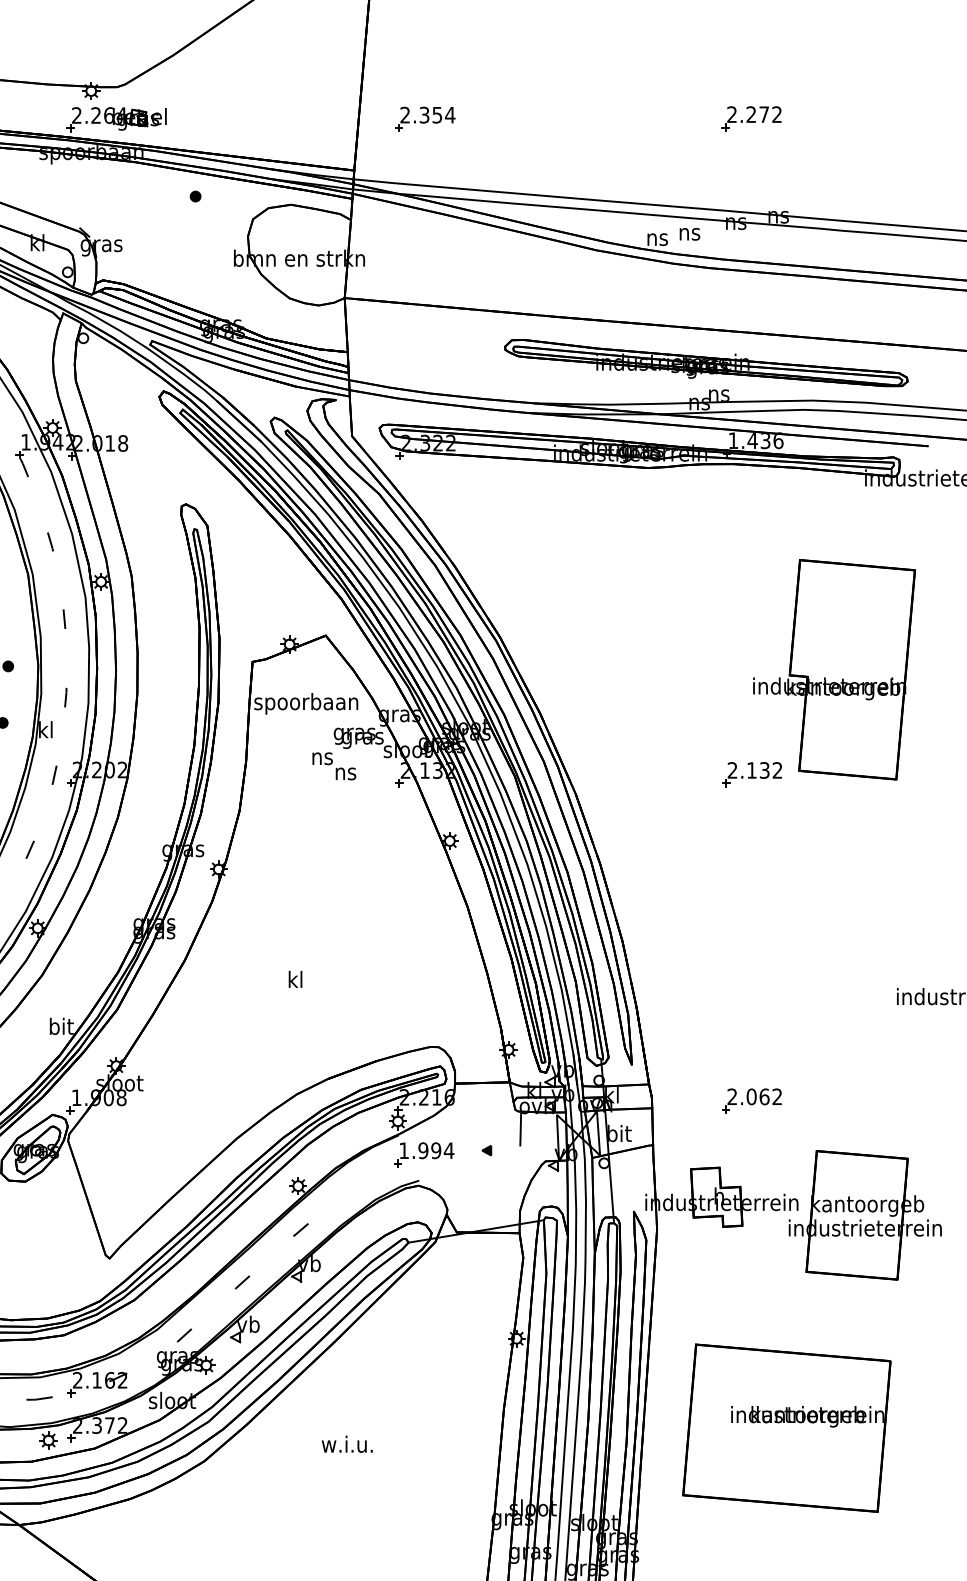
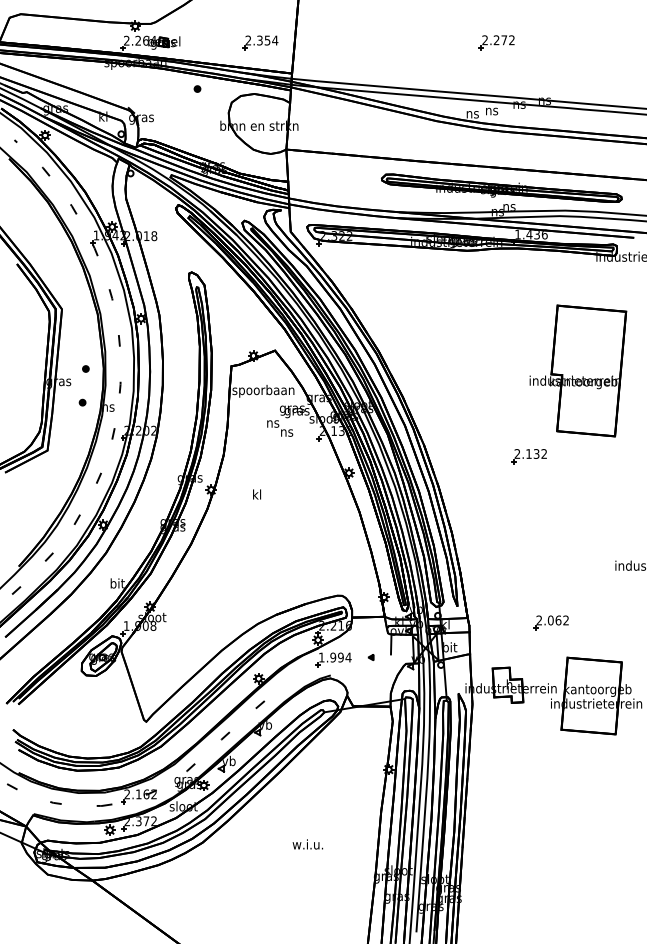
part: (425, 118) -> (260, 42), moved
part: (751, 118) -> (496, 42), moved
text: (46, 729) -> (108, 406), kl -> ns
part: (751, 774) -> (528, 456), moved
text: (294, 979) -> (256, 494), moved
part: (751, 1100) -> (550, 622), moved
part: (786, 1427) -> (549, 822), removed
text: (346, 1444) -> (307, 844), moved

